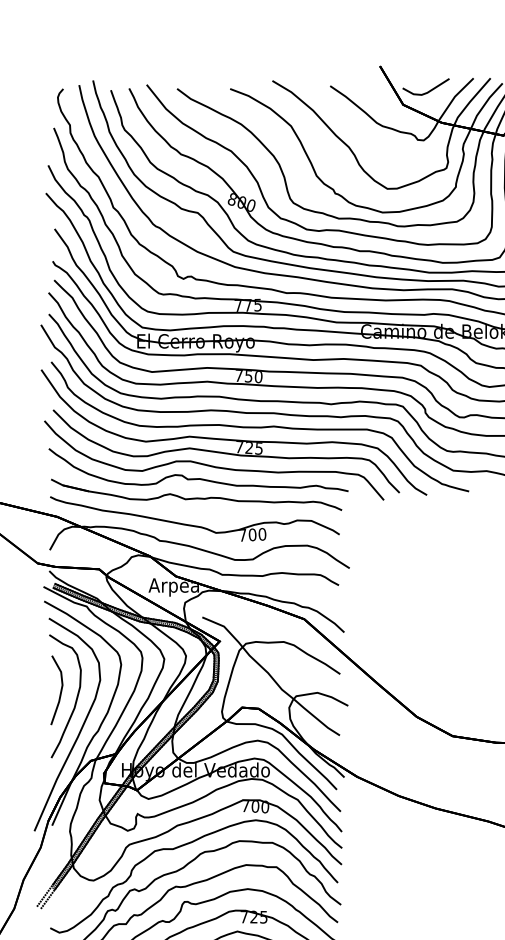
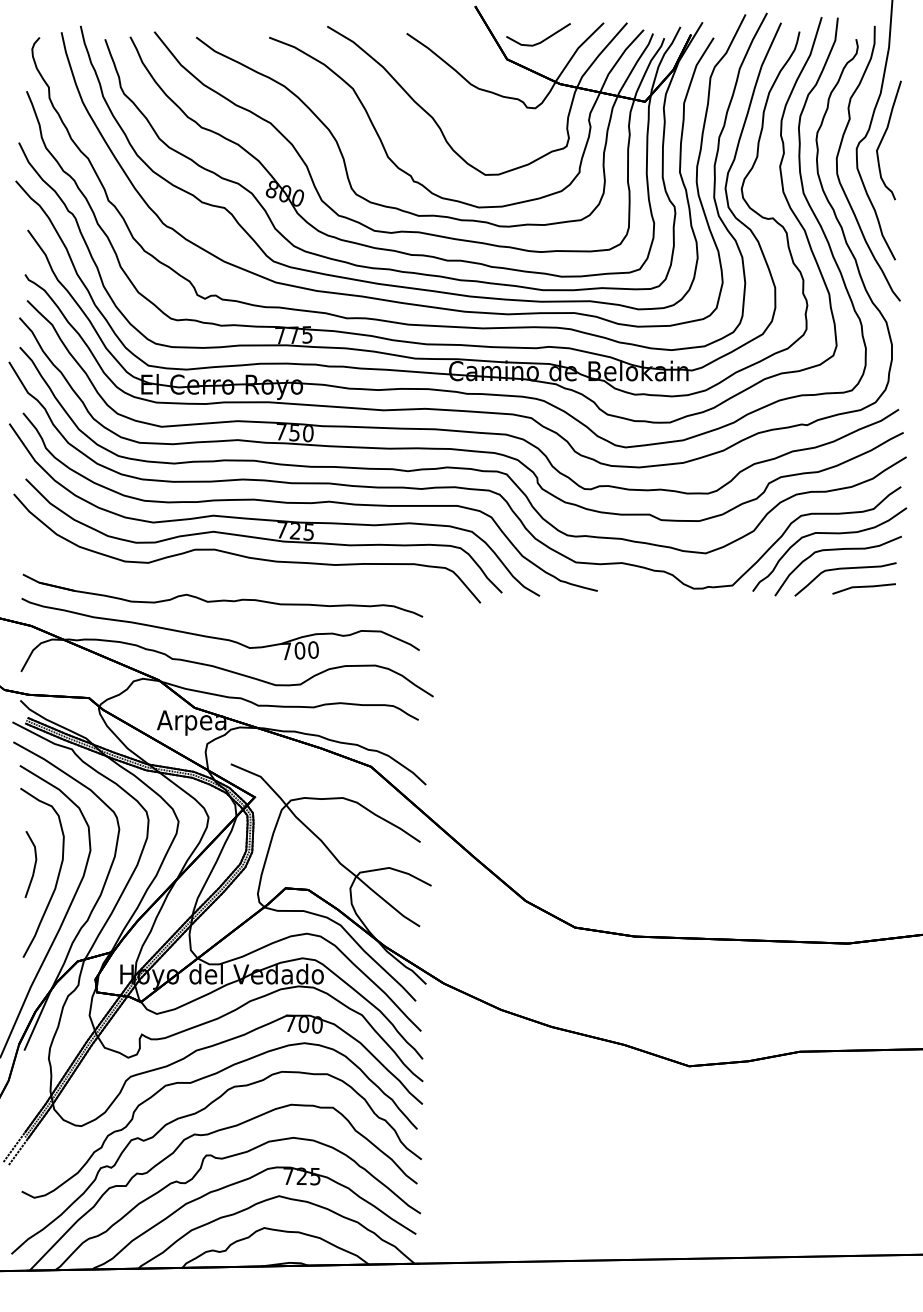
part: (198, 478) -> (225, 573), removed
part: (56, 690) -> (30, 864), size x0.7

